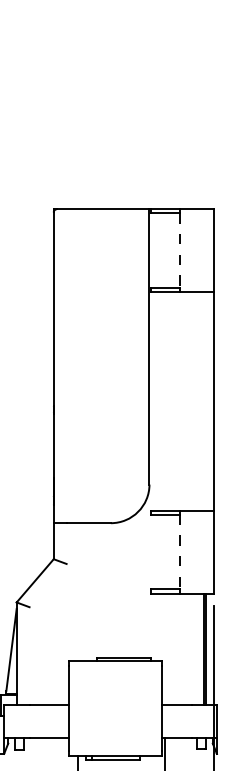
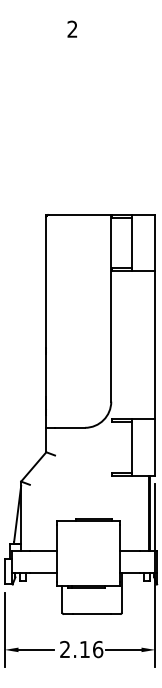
line: (179, 251) -> (131, 243), dashed -> solid
line: (179, 552) -> (131, 447), dashed -> solid

